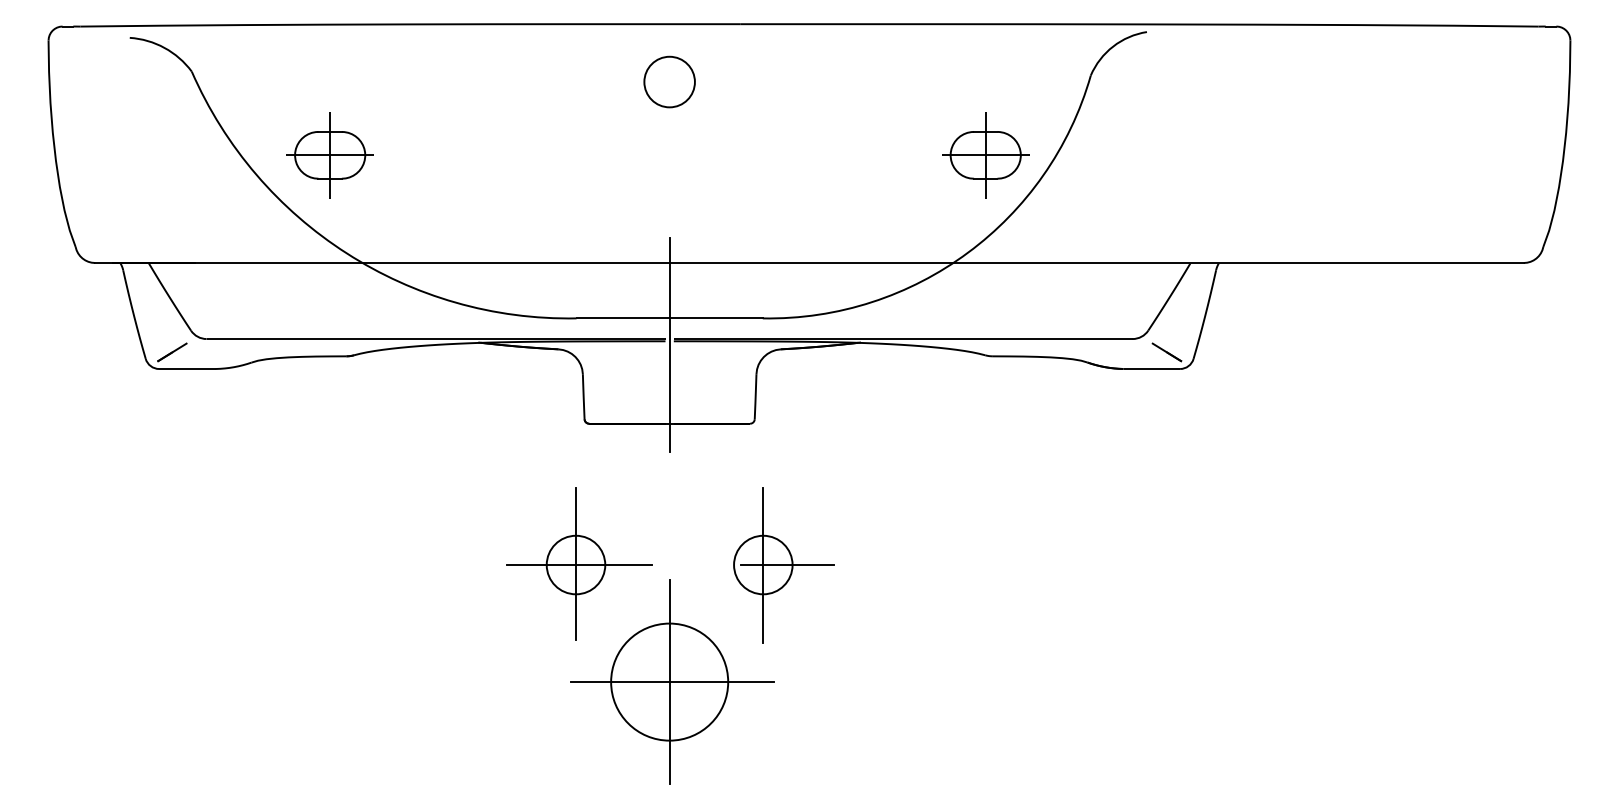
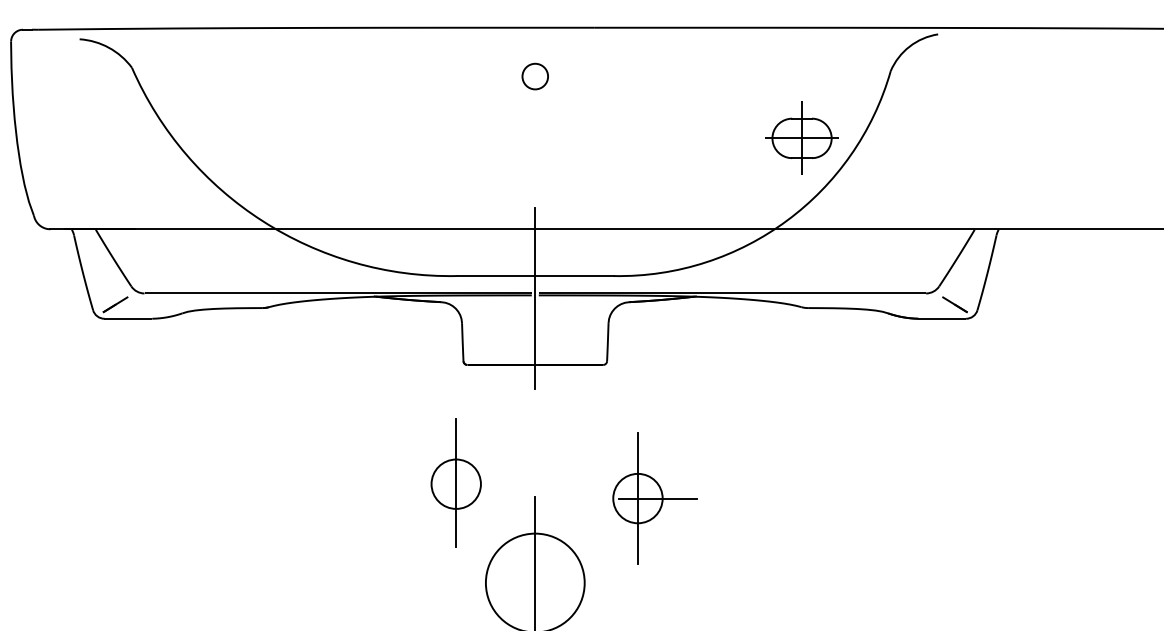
circle: (669, 81) -> (535, 76), size x0.6
part: (329, 155) -> (248, 138), removed
line: (579, 565) -> (459, 484), removed
part: (783, 565) -> (655, 498), moved
line: (672, 682) -> (537, 583), removed

